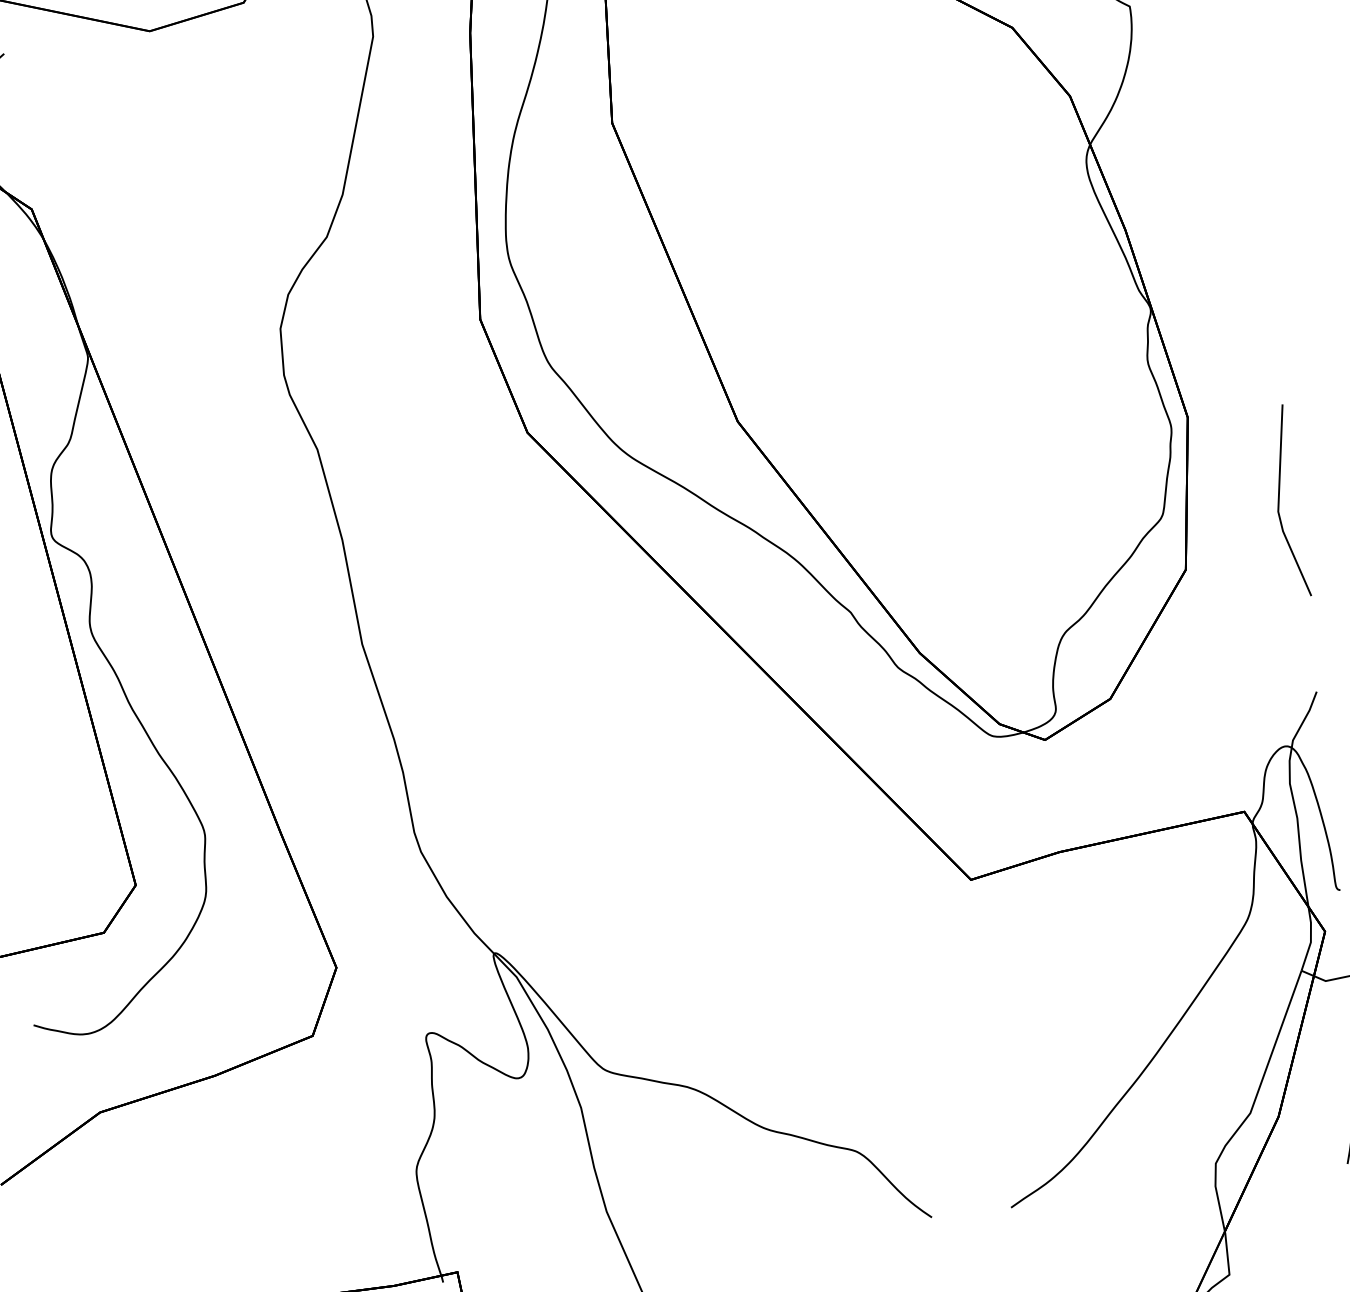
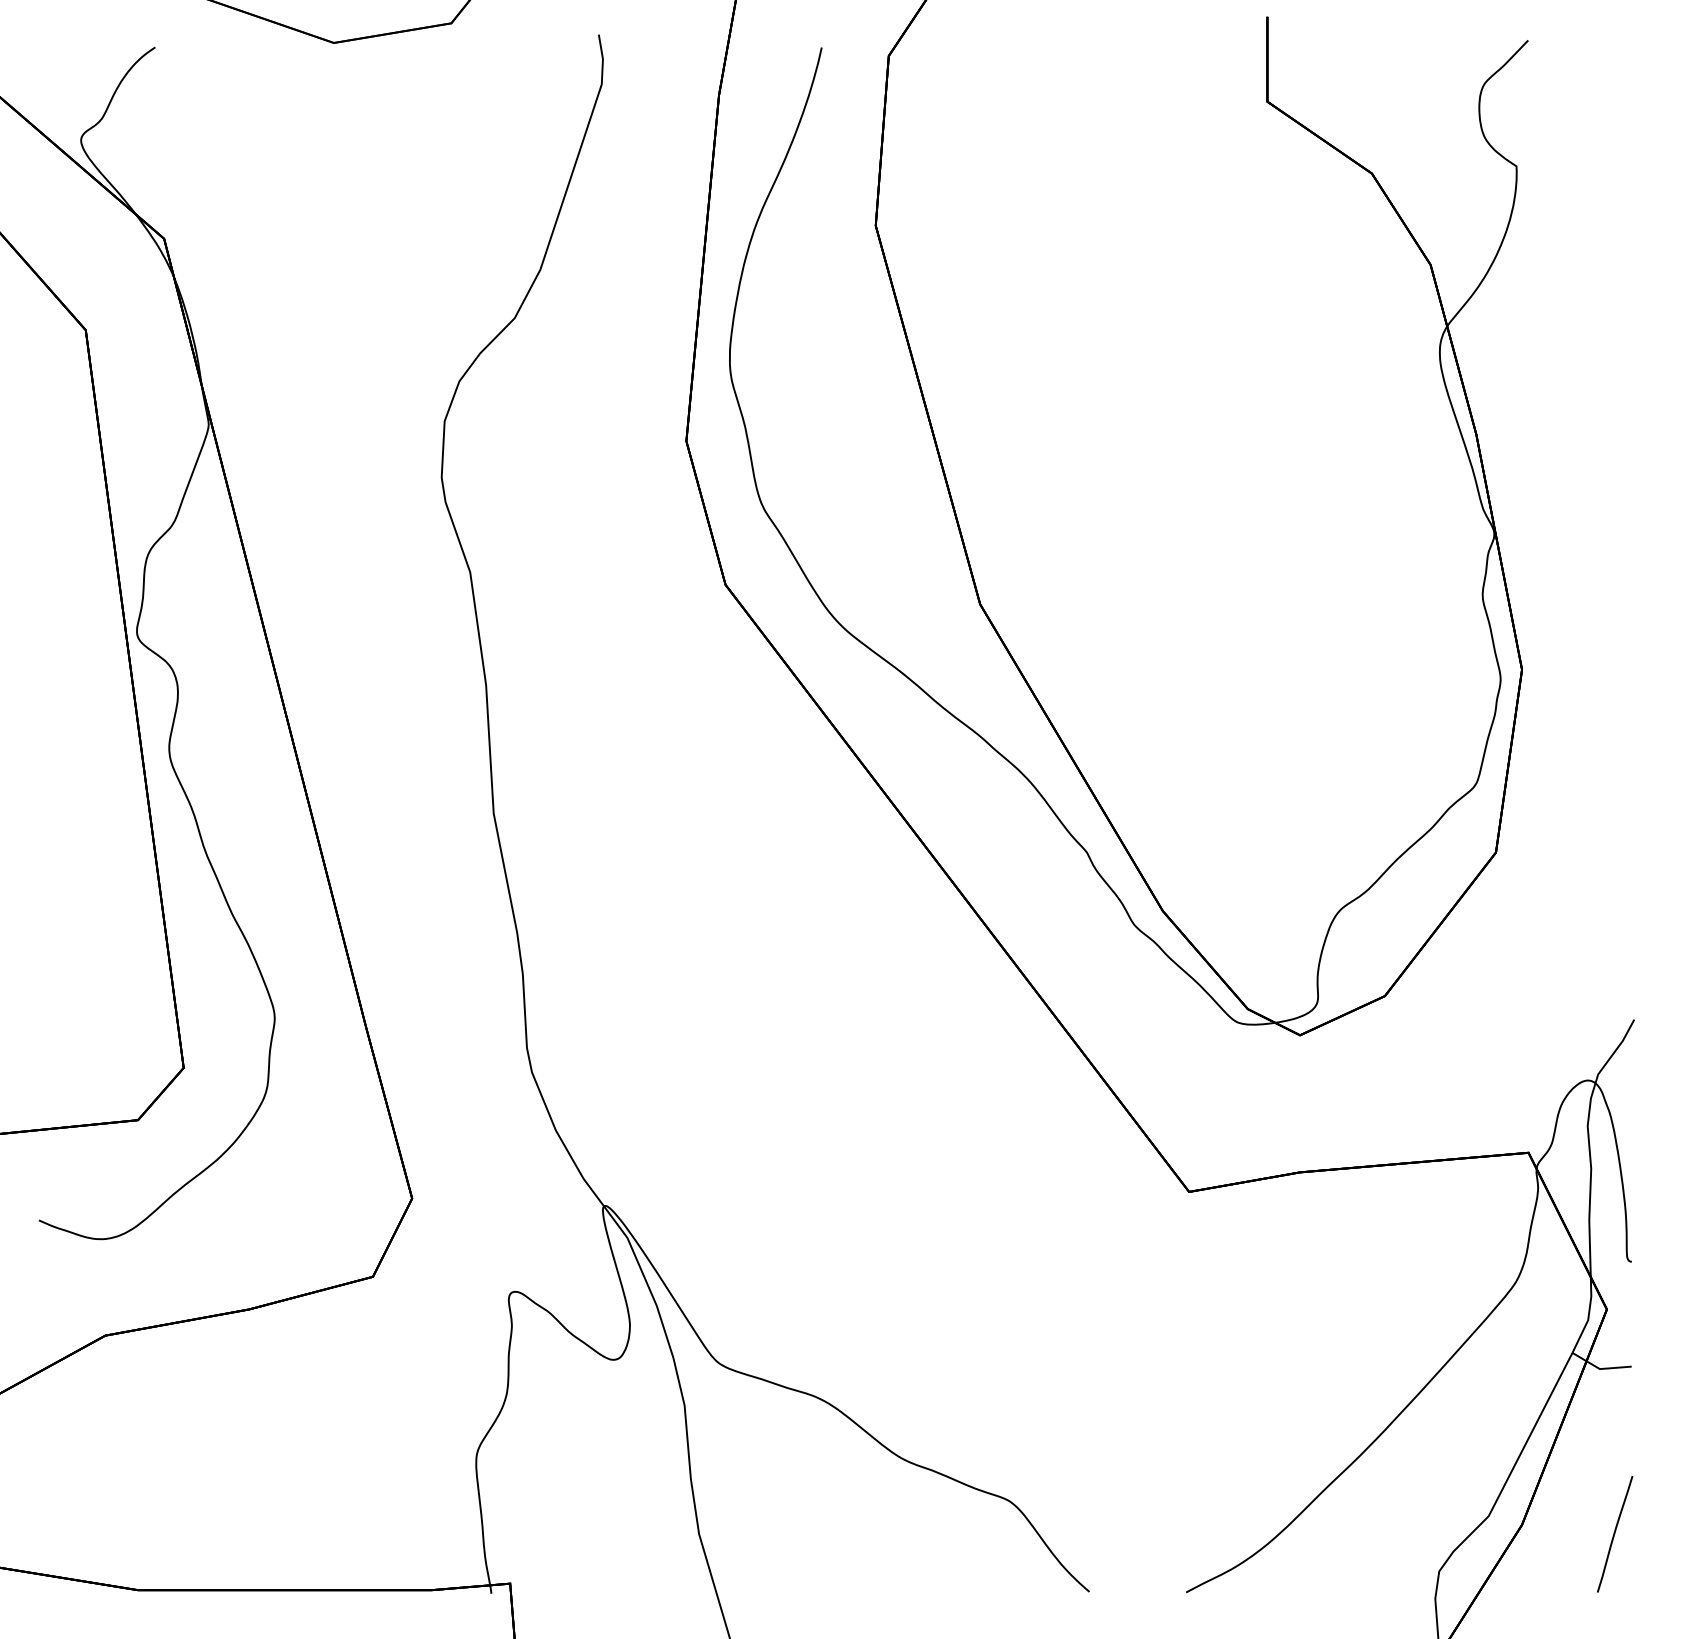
line: (1279, 501) -> (1619, 785), removed

